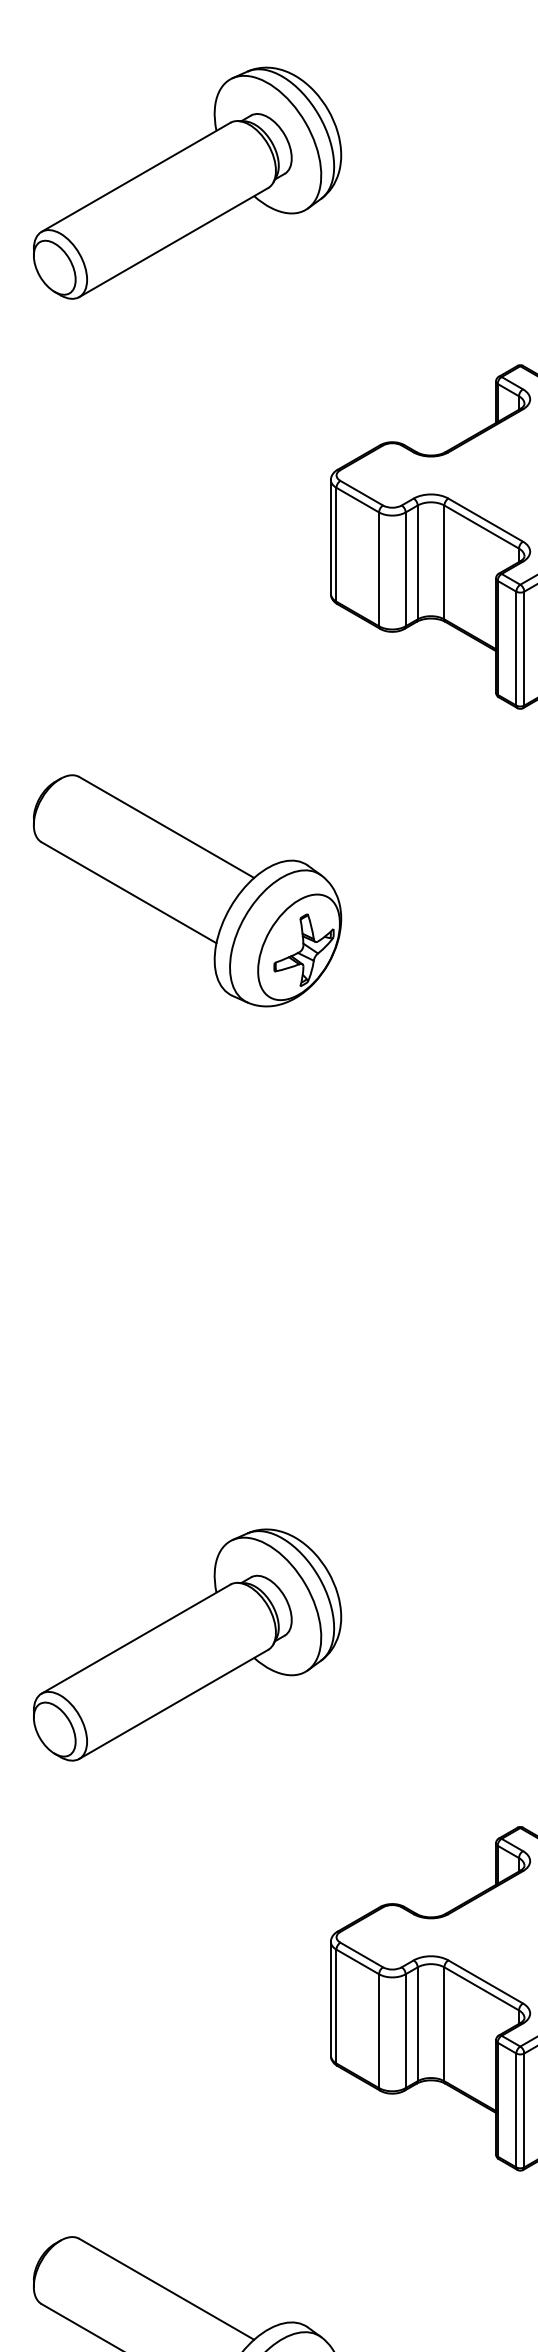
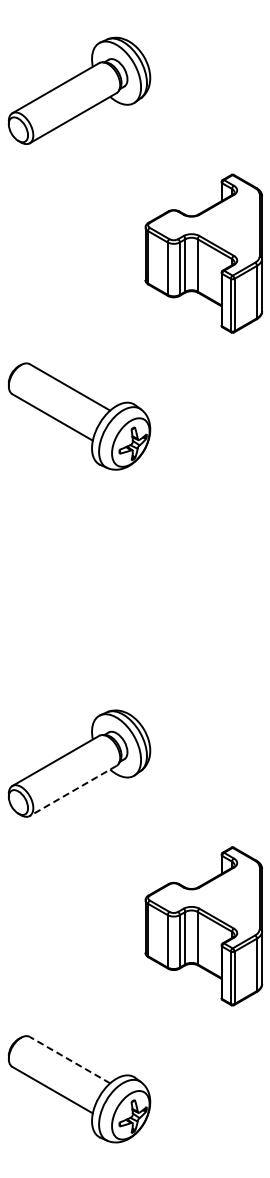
line: (172, 1705) -> (72, 791), solid -> dashed
line: (165, 2287) -> (69, 1059), solid -> dashed

